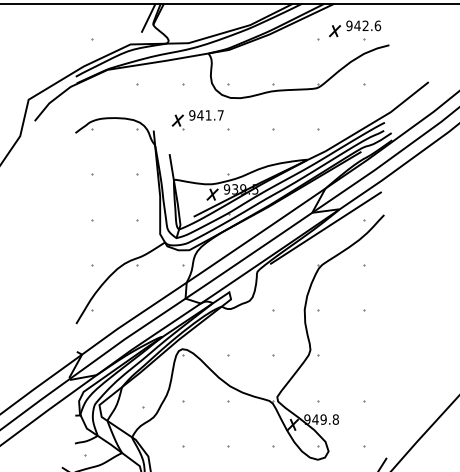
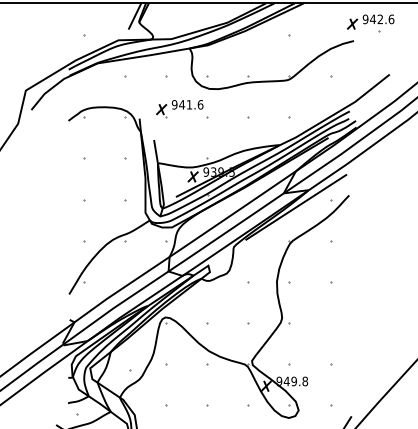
part: (354, 30) -> (370, 23), moved
text: (220, 115) -> (200, 104), 941.7 -> 941.6

